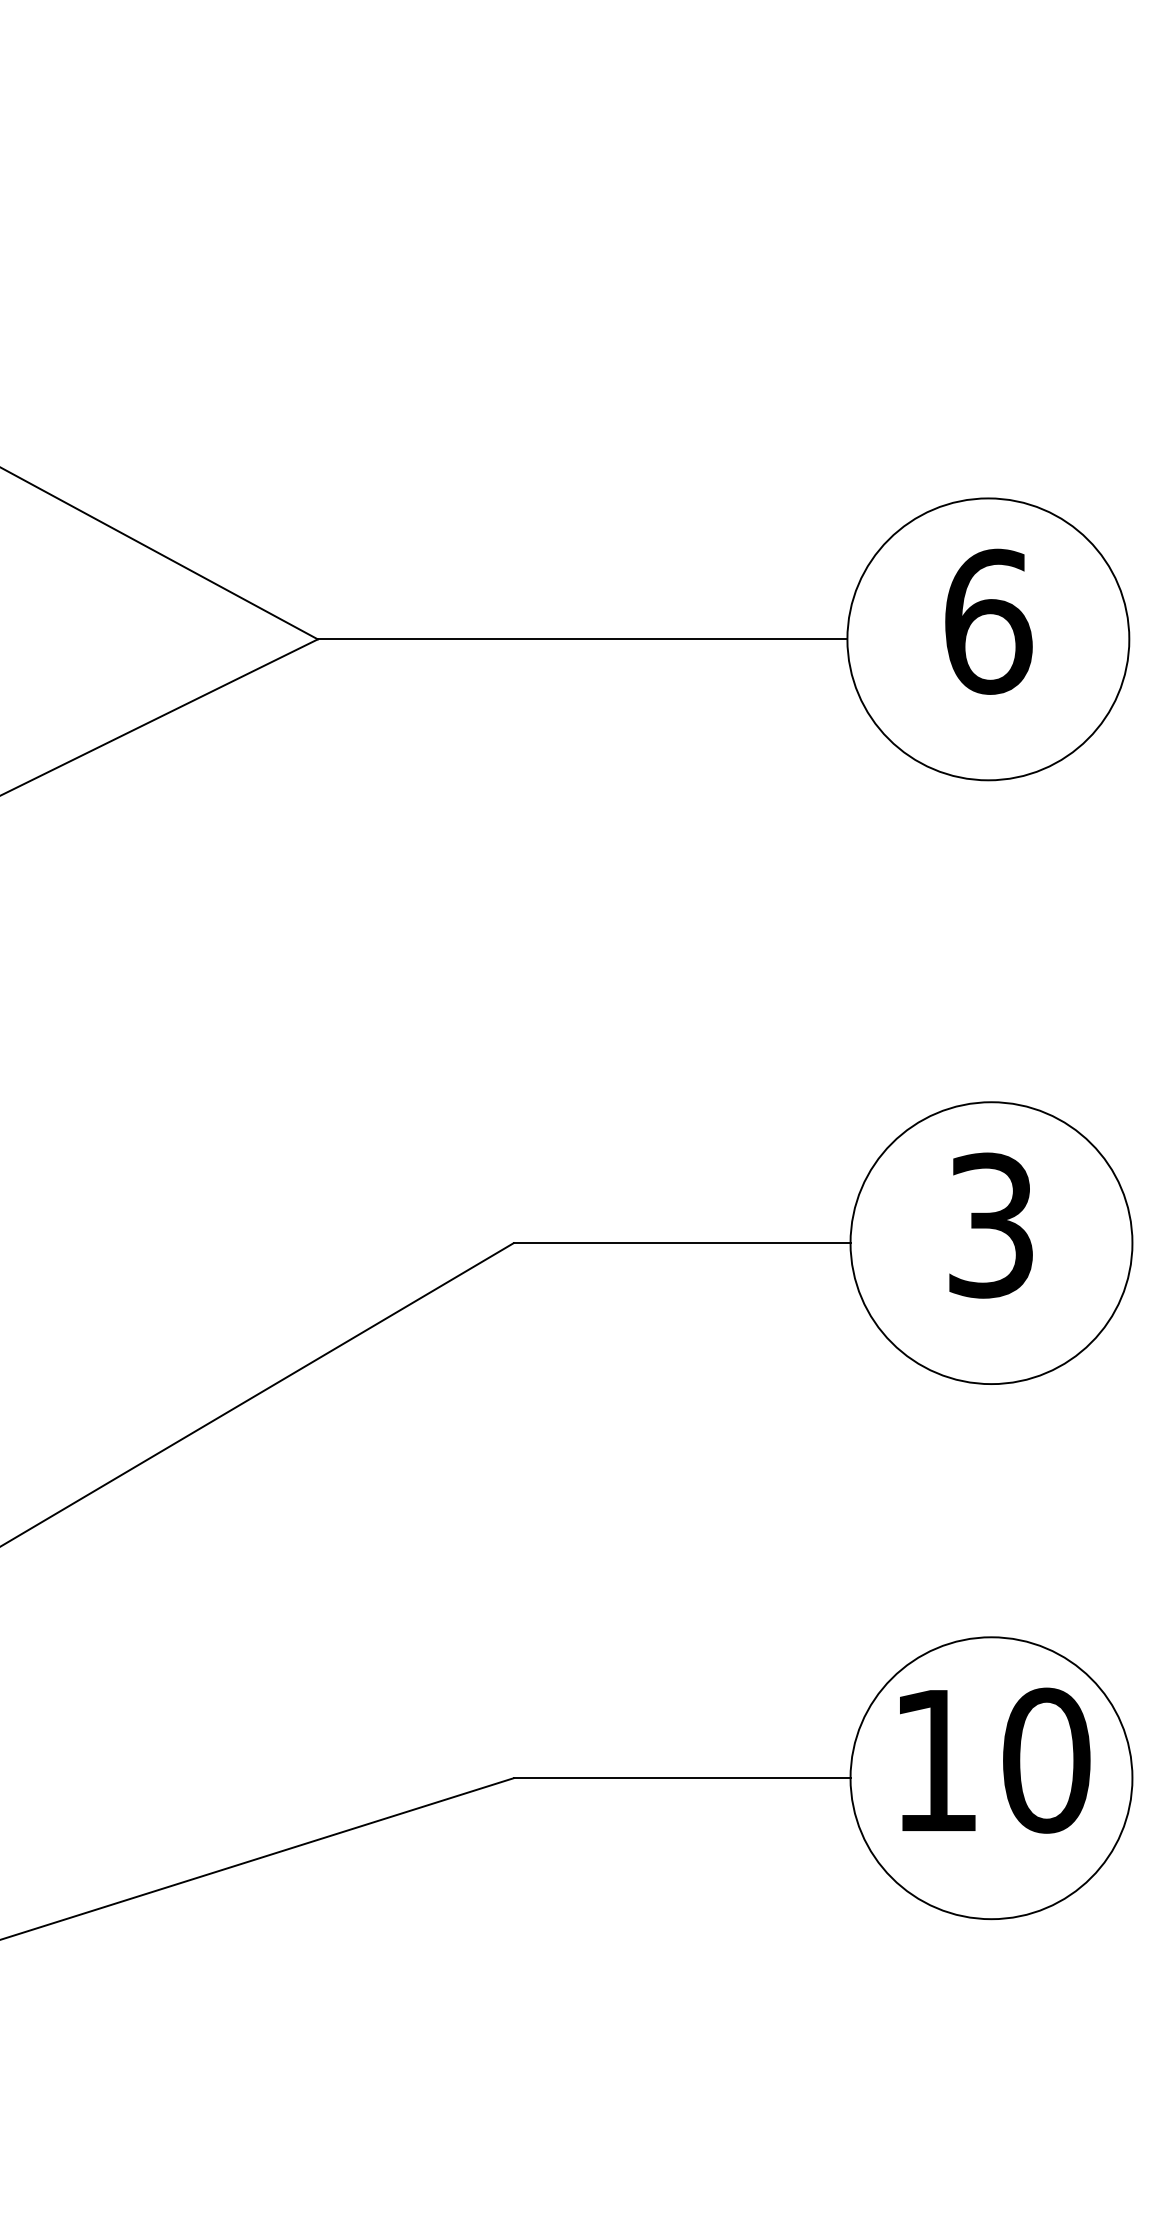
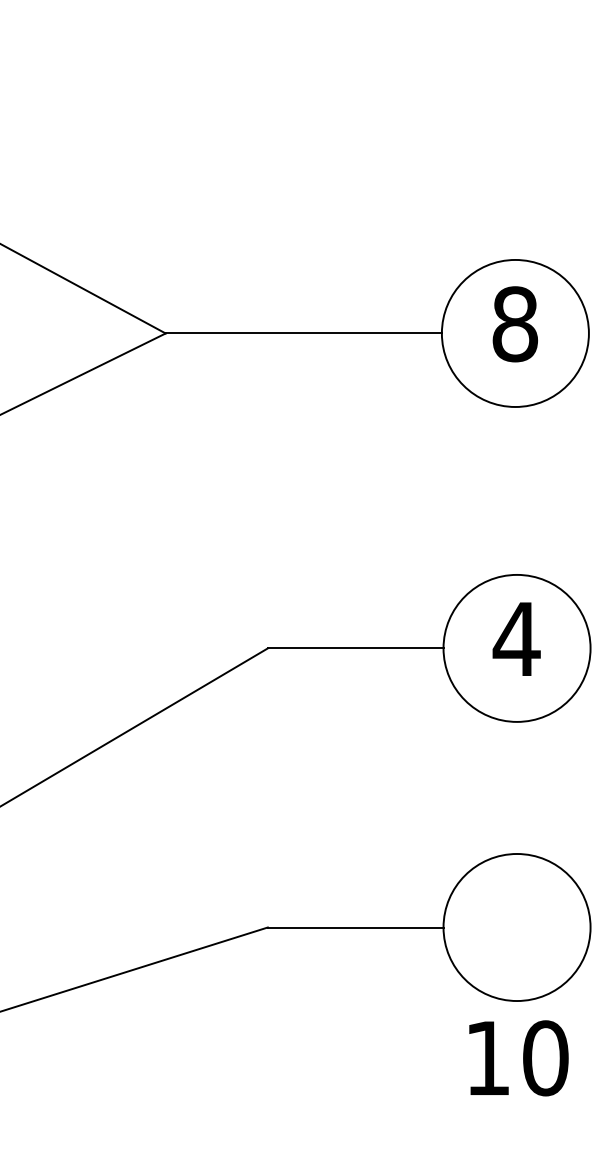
text: (988, 622) -> (515, 324), 6 -> 8
text: (990, 1226) -> (516, 639), 3 -> 4
text: (994, 1760) -> (518, 1058), moved

